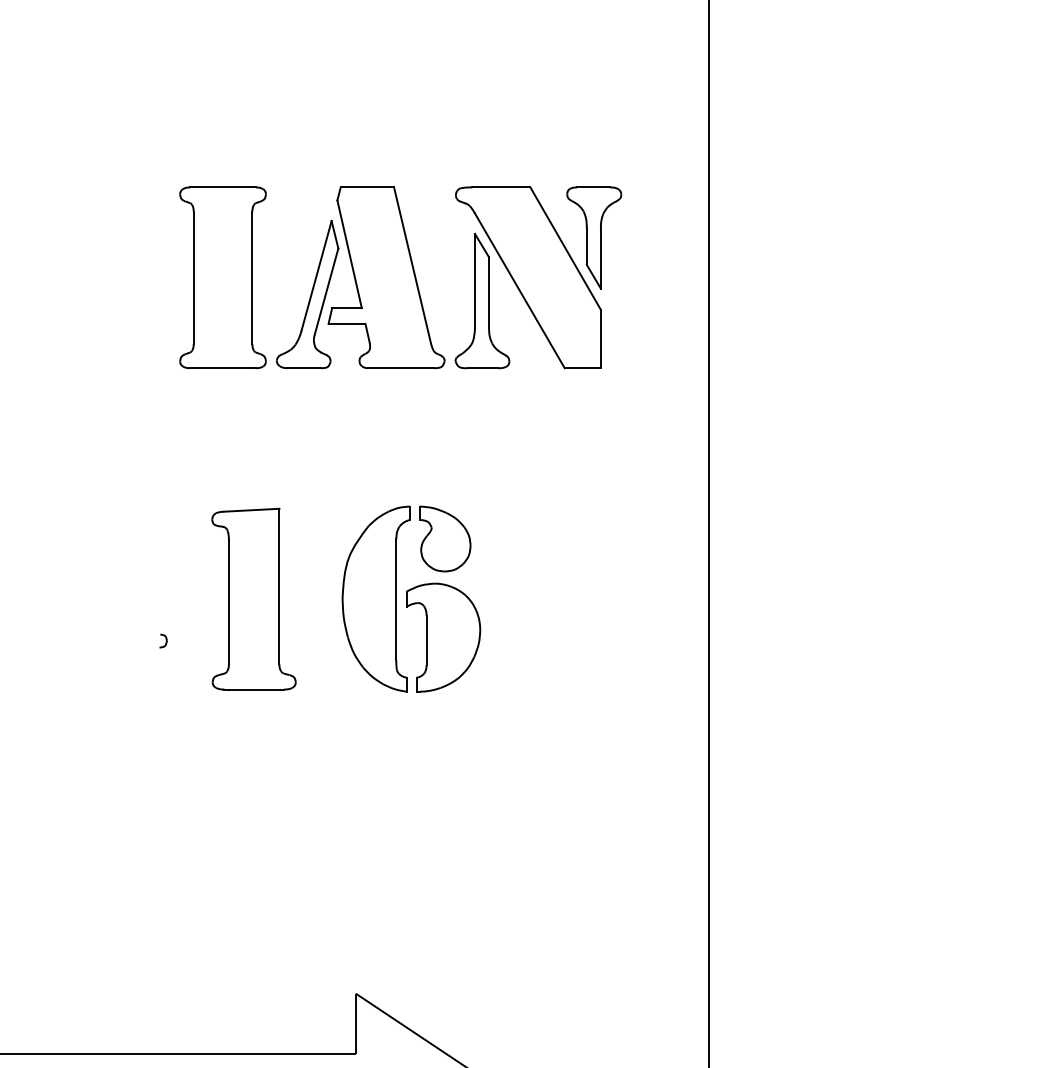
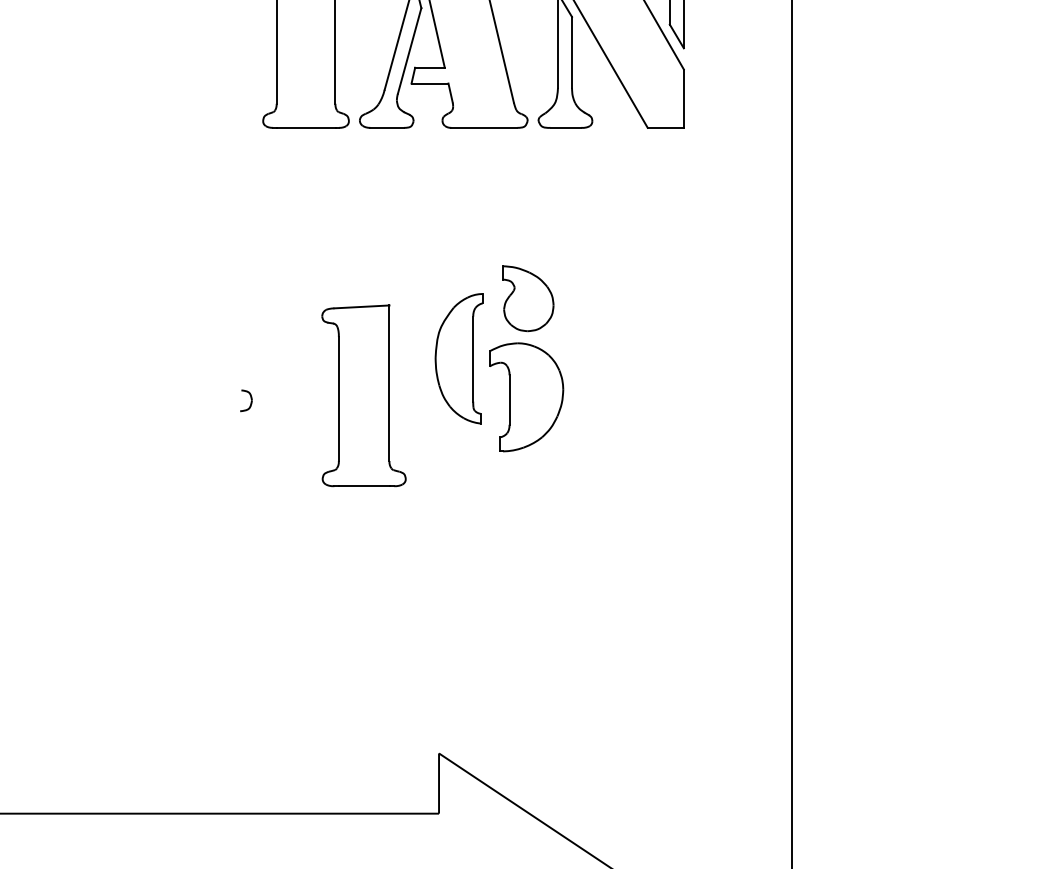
part: (253, 598) -> (363, 395), moved
part: (375, 598) -> (458, 358), size x0.7
part: (163, 640) -> (246, 400), size x1.6

